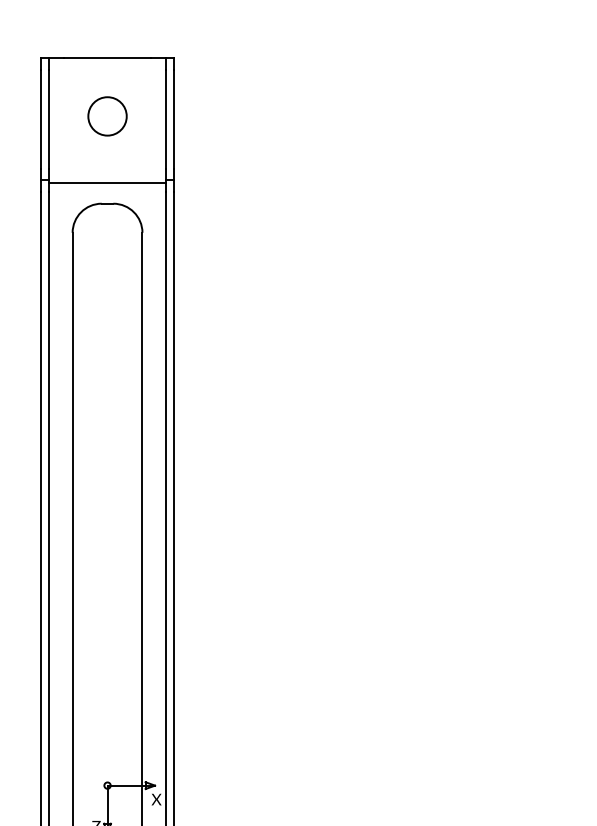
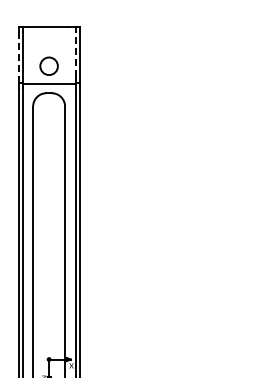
circle: (106, 114) -> (48, 65), moved
line: (40, 119) -> (18, 54), solid -> dashed
line: (165, 119) -> (75, 54), solid -> dashed

